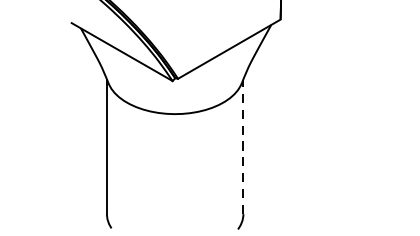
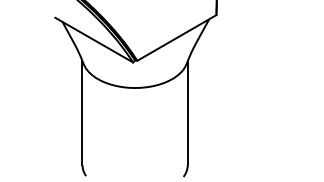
line: (243, 147) -> (187, 113), dashed -> solid

